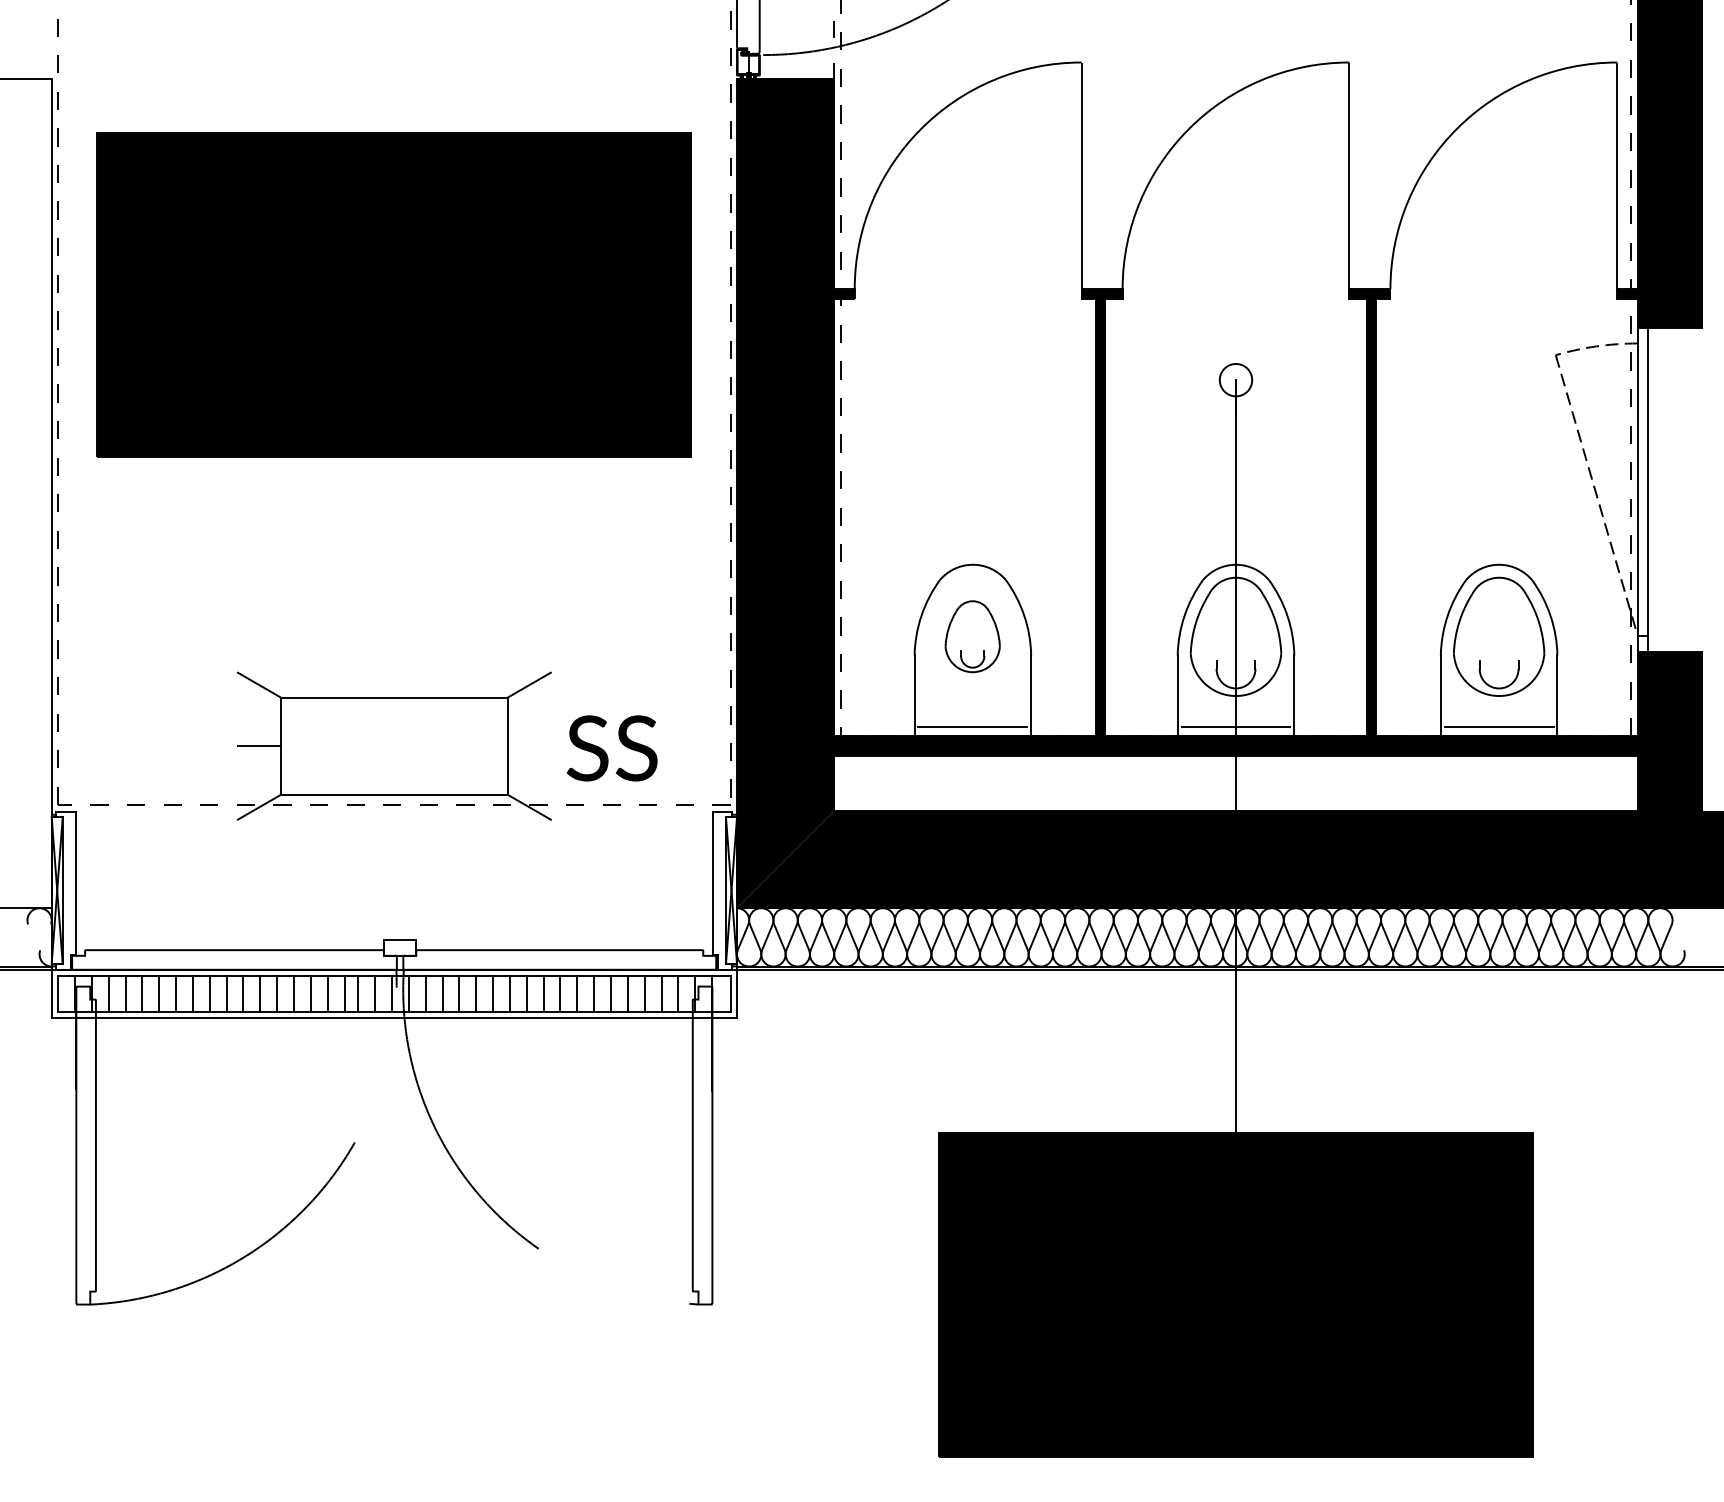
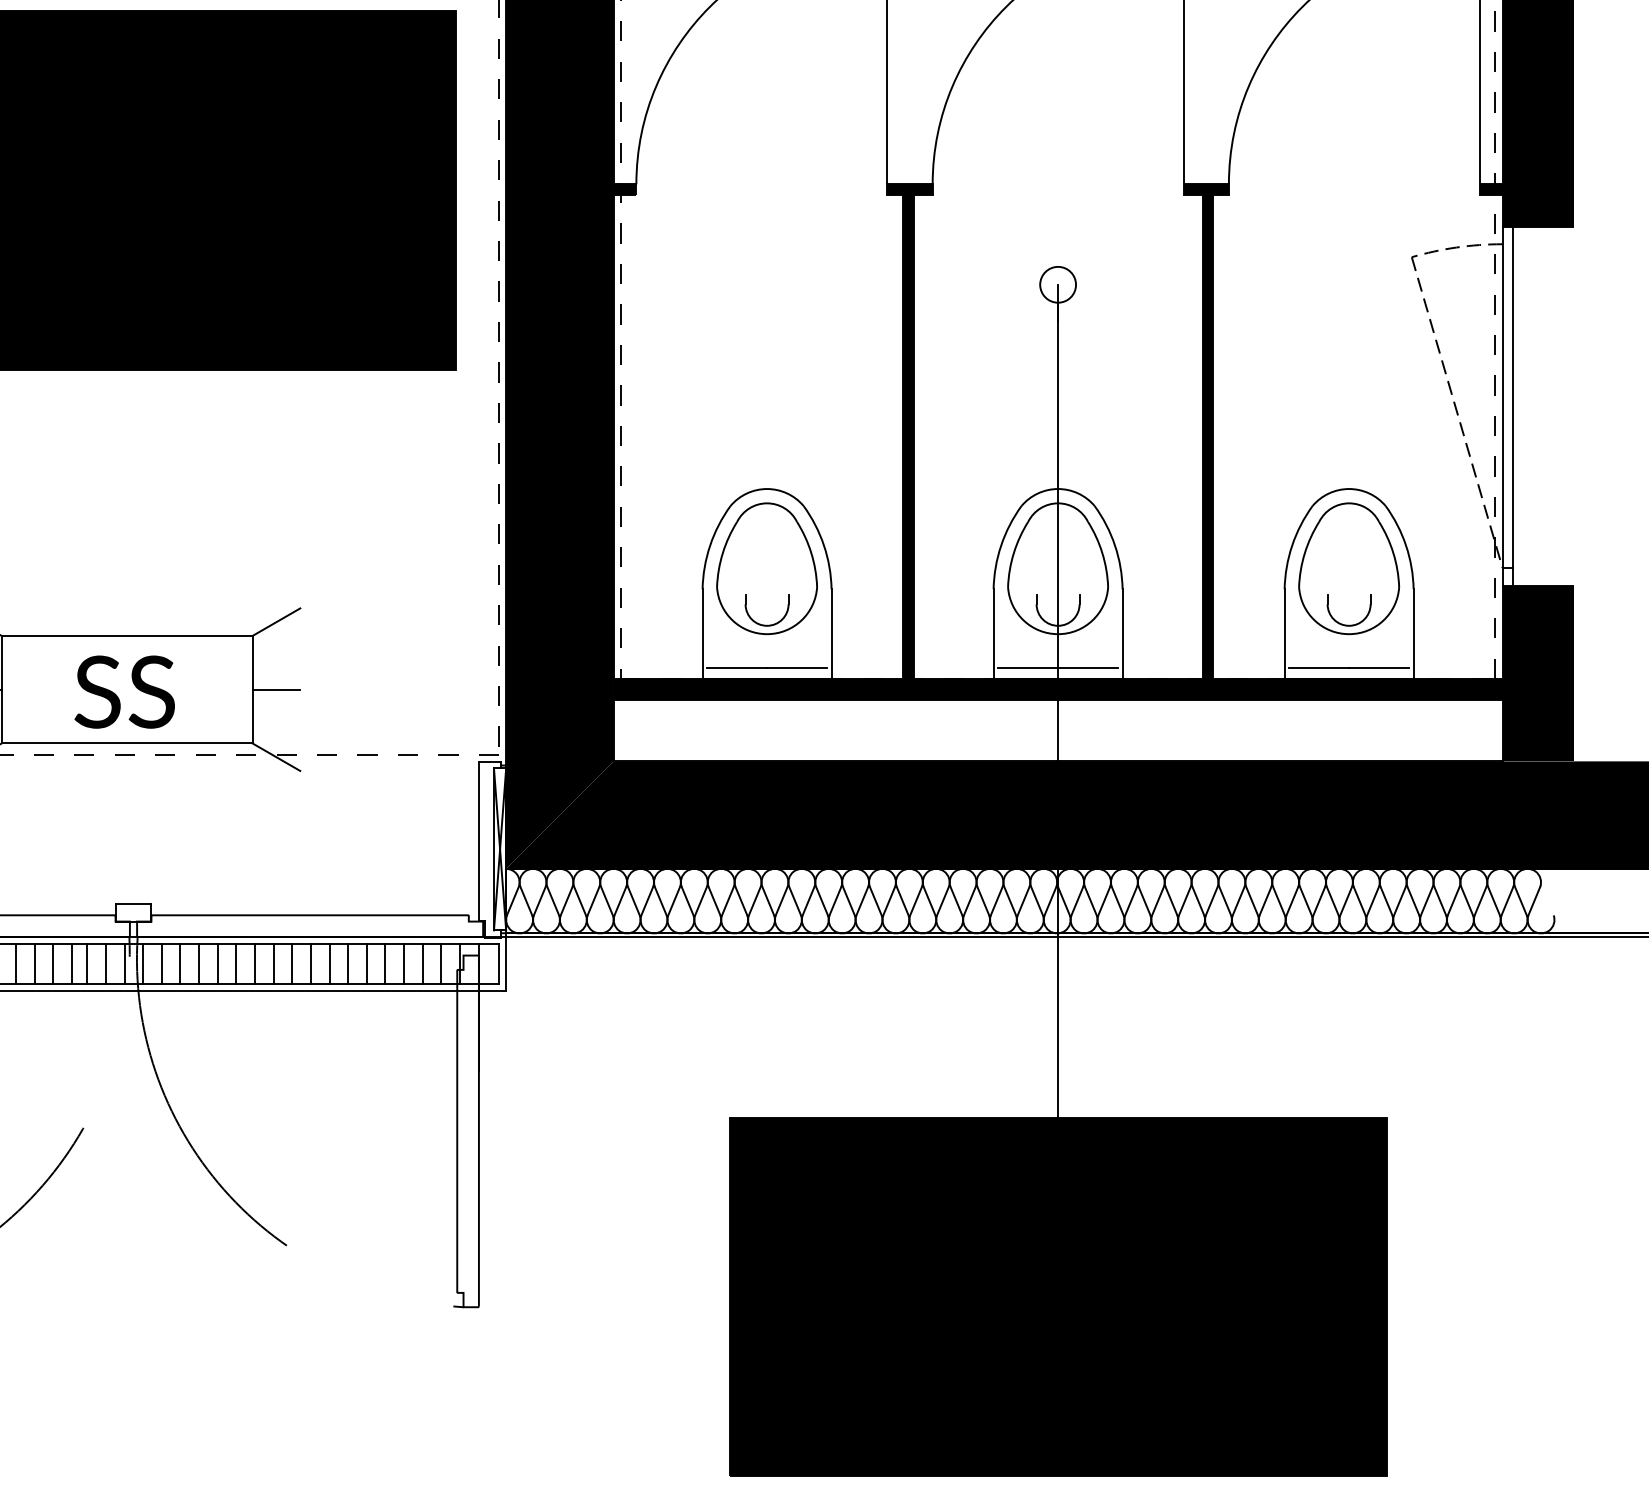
part: (972, 636) -> (766, 568), size x1.67
line: (528, 746) -> (275, 690), added
text: (611, 748) -> (123, 692), moved

